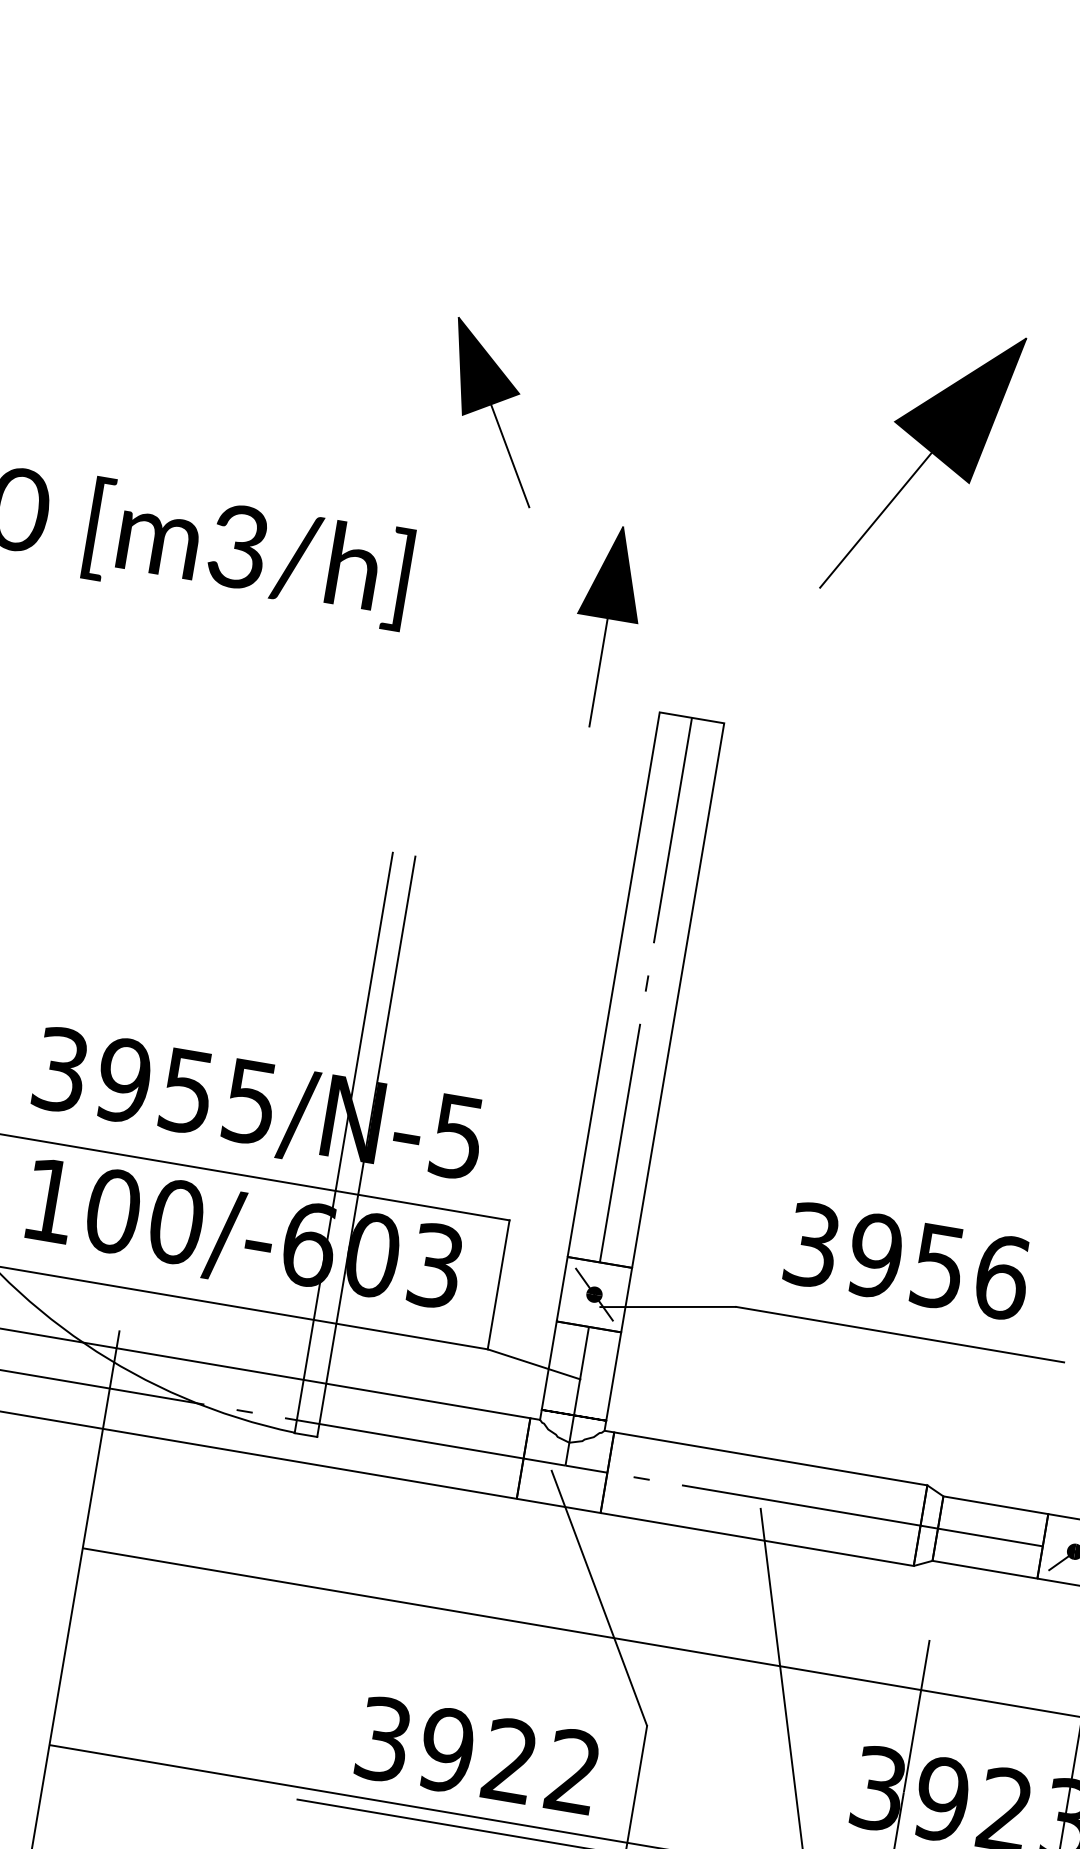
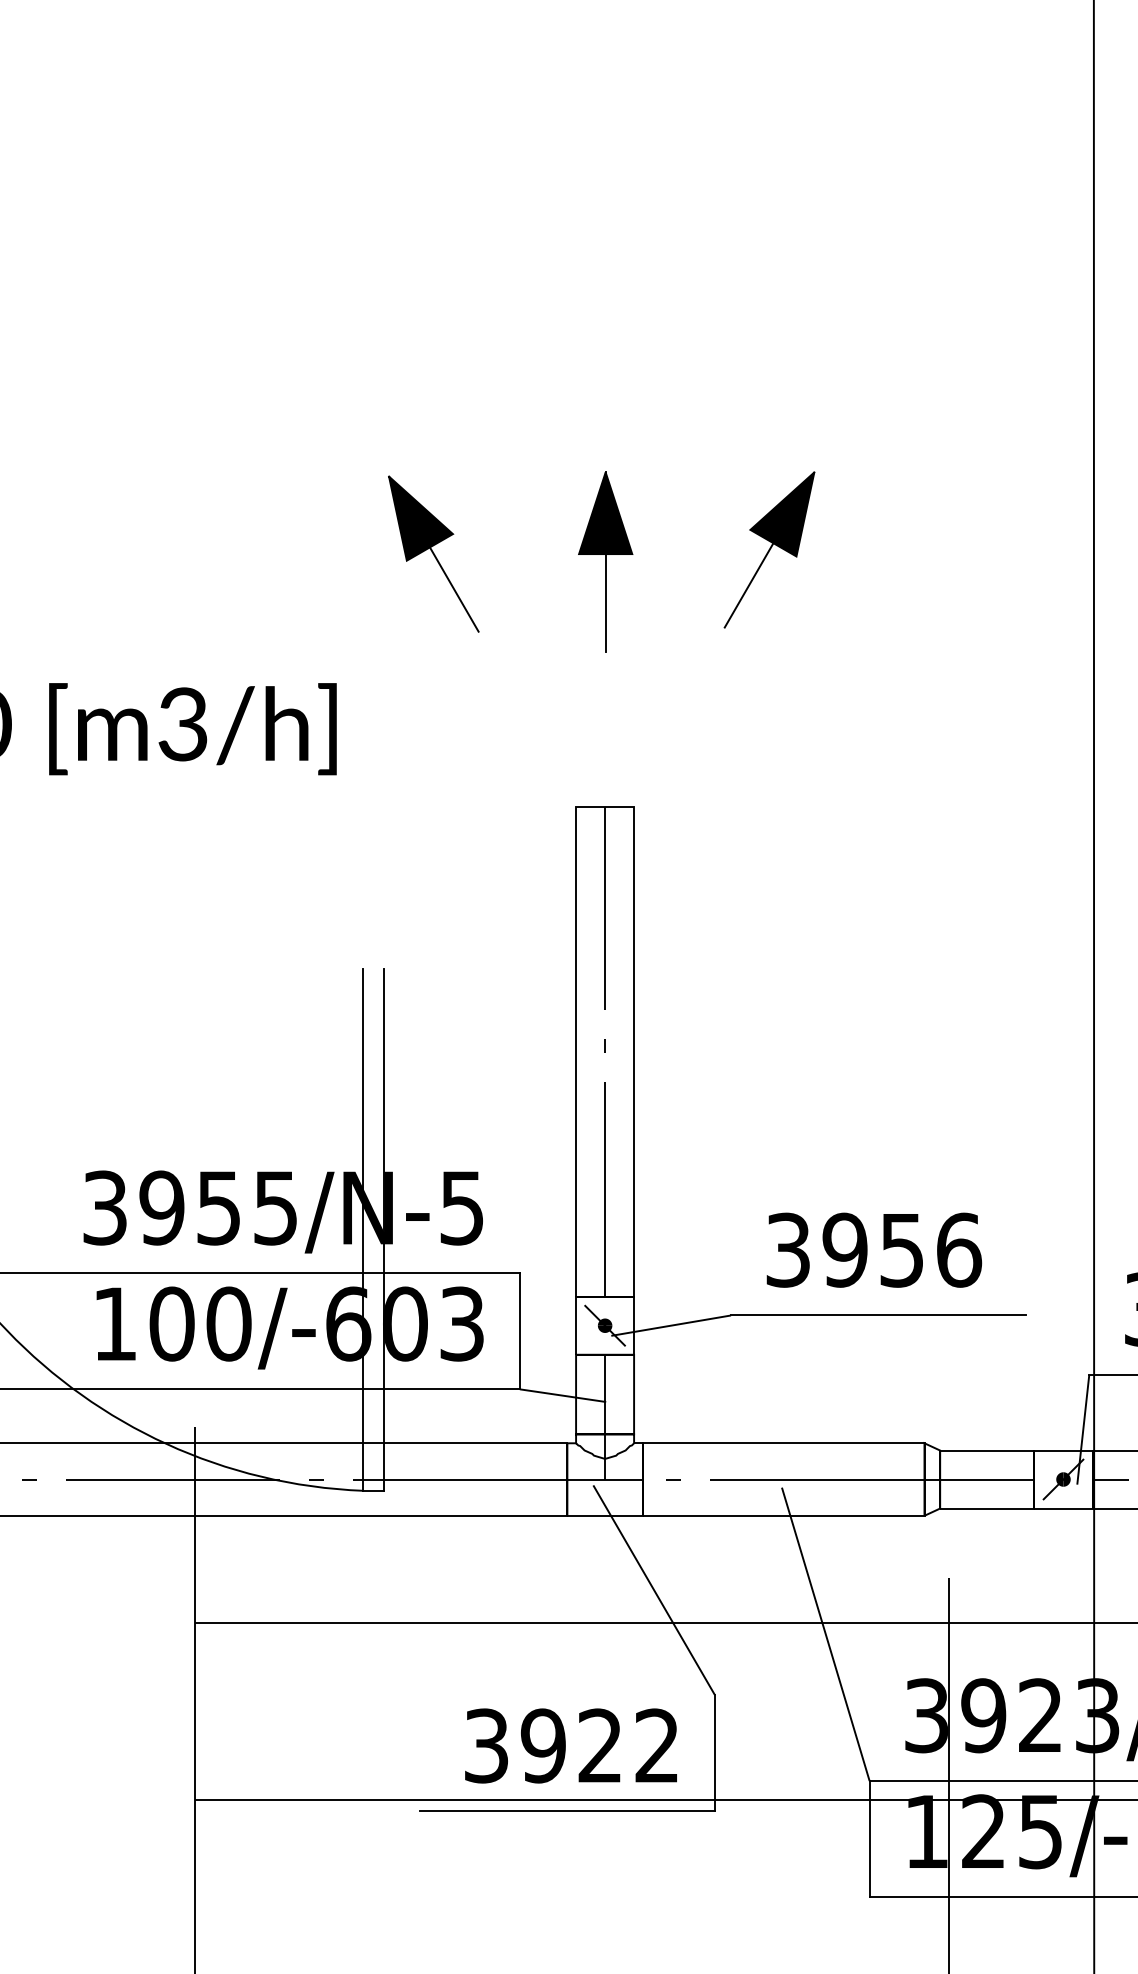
part: (493, 411) -> (433, 553), moved
part: (923, 462) -> (769, 549), size x0.62
part: (606, 626) -> (605, 561), moved

